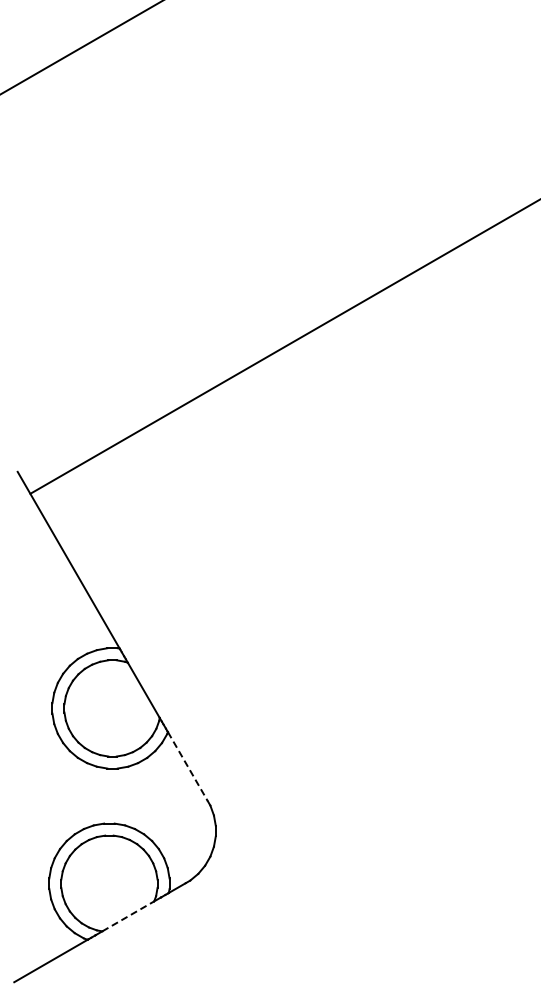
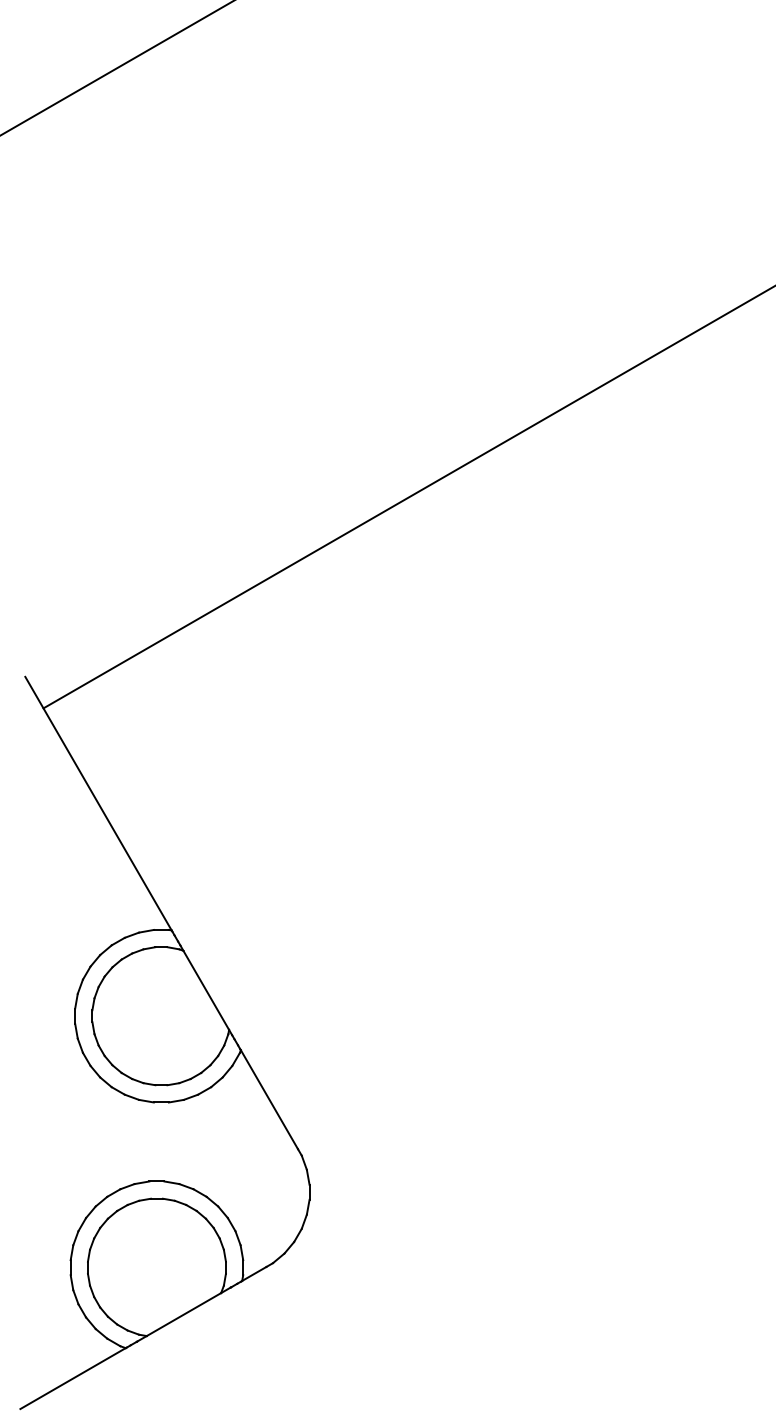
line: (187, 766) -> (268, 1099), dashed -> solid
line: (128, 916) -> (184, 1314), dashed -> solid

